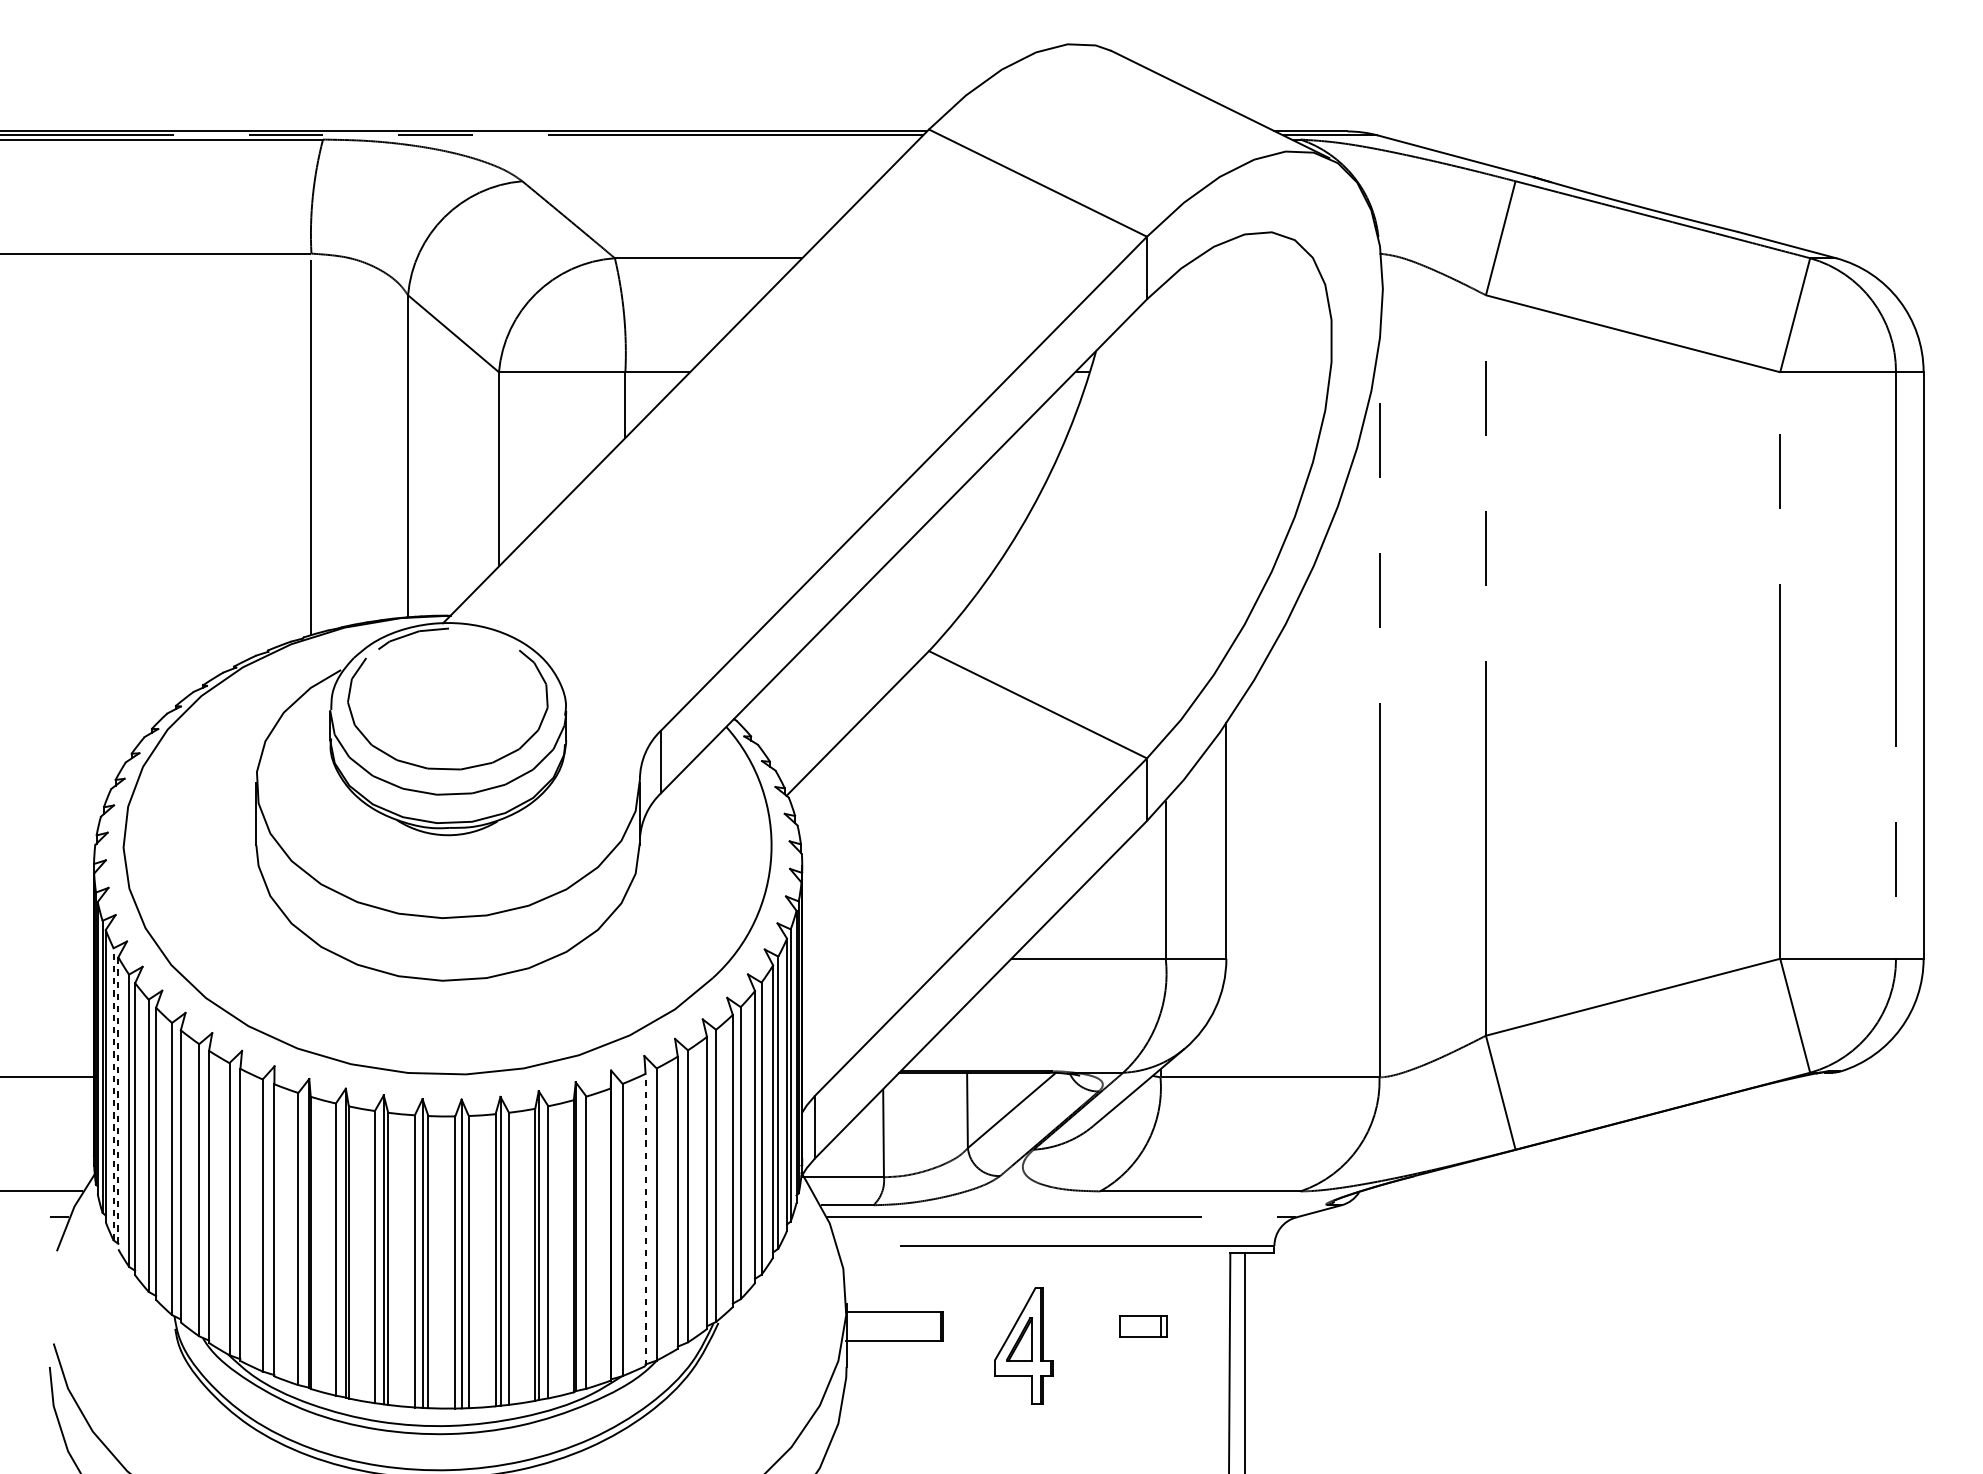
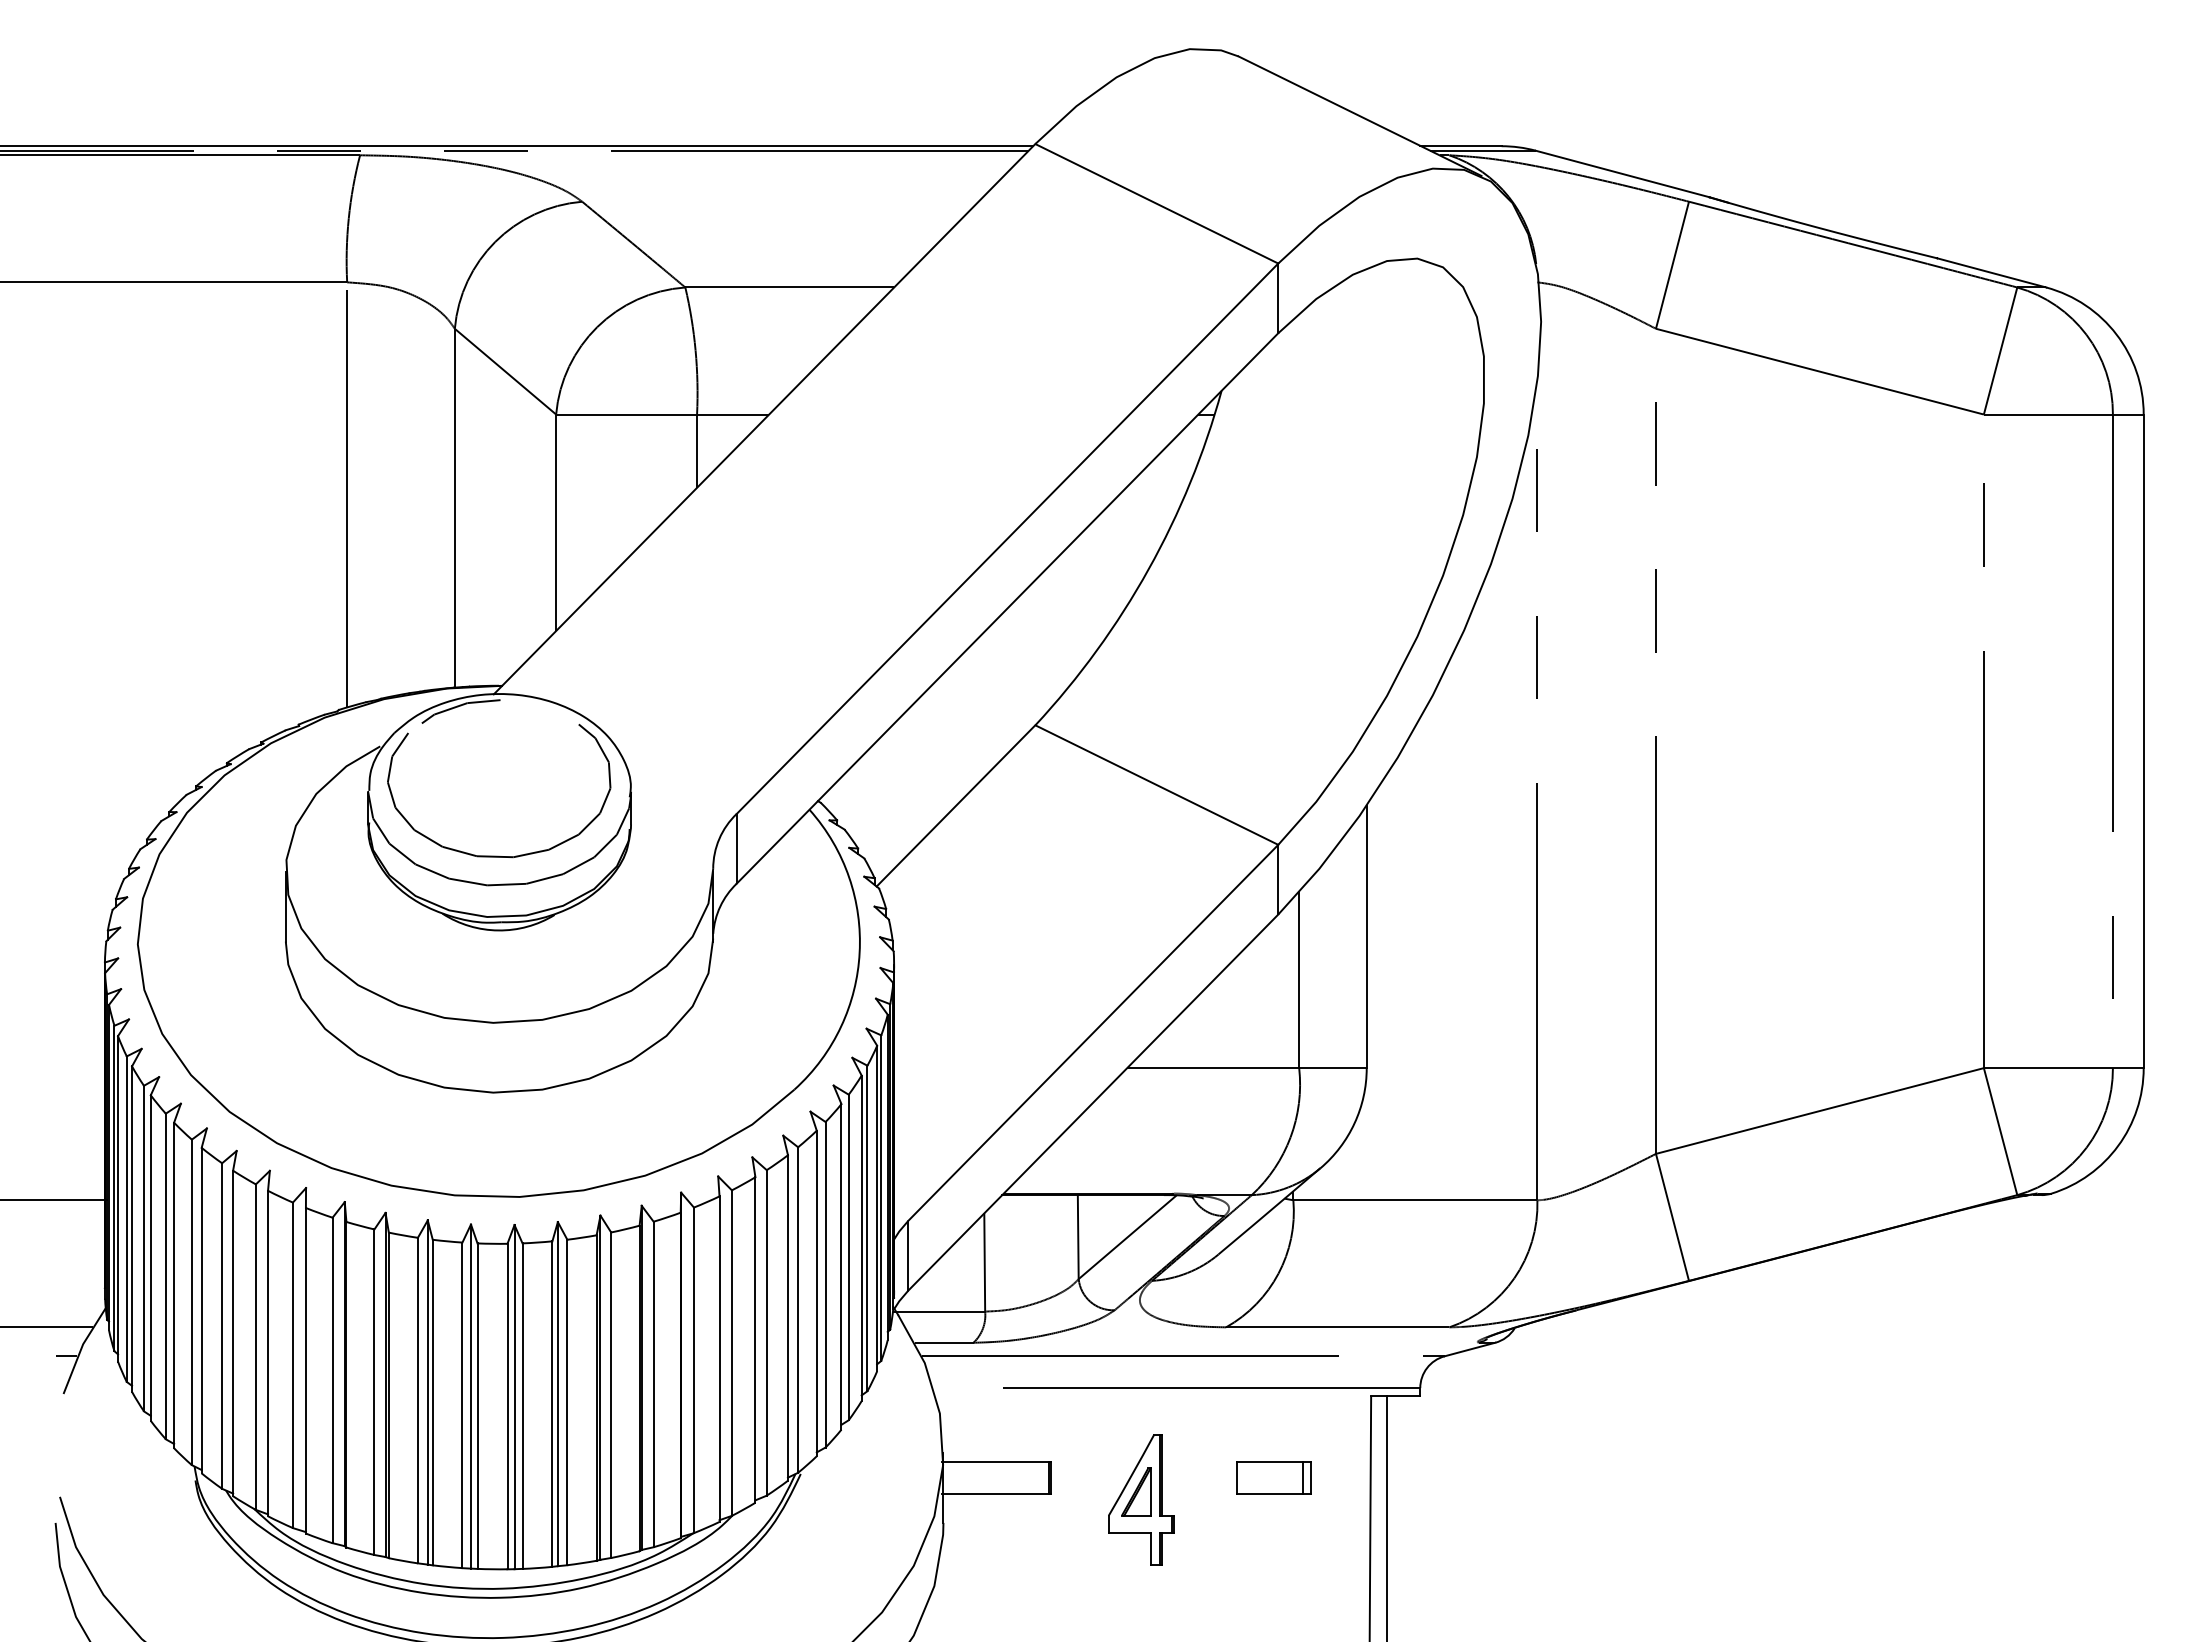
line: (113, 1094) -> (126, 1219), dashed -> solid
line: (118, 1103) -> (132, 1229), dashed -> solid
line: (645, 1220) -> (719, 1359), dashed -> solid
part: (1142, 1326) -> (1273, 1477), size x1.43

